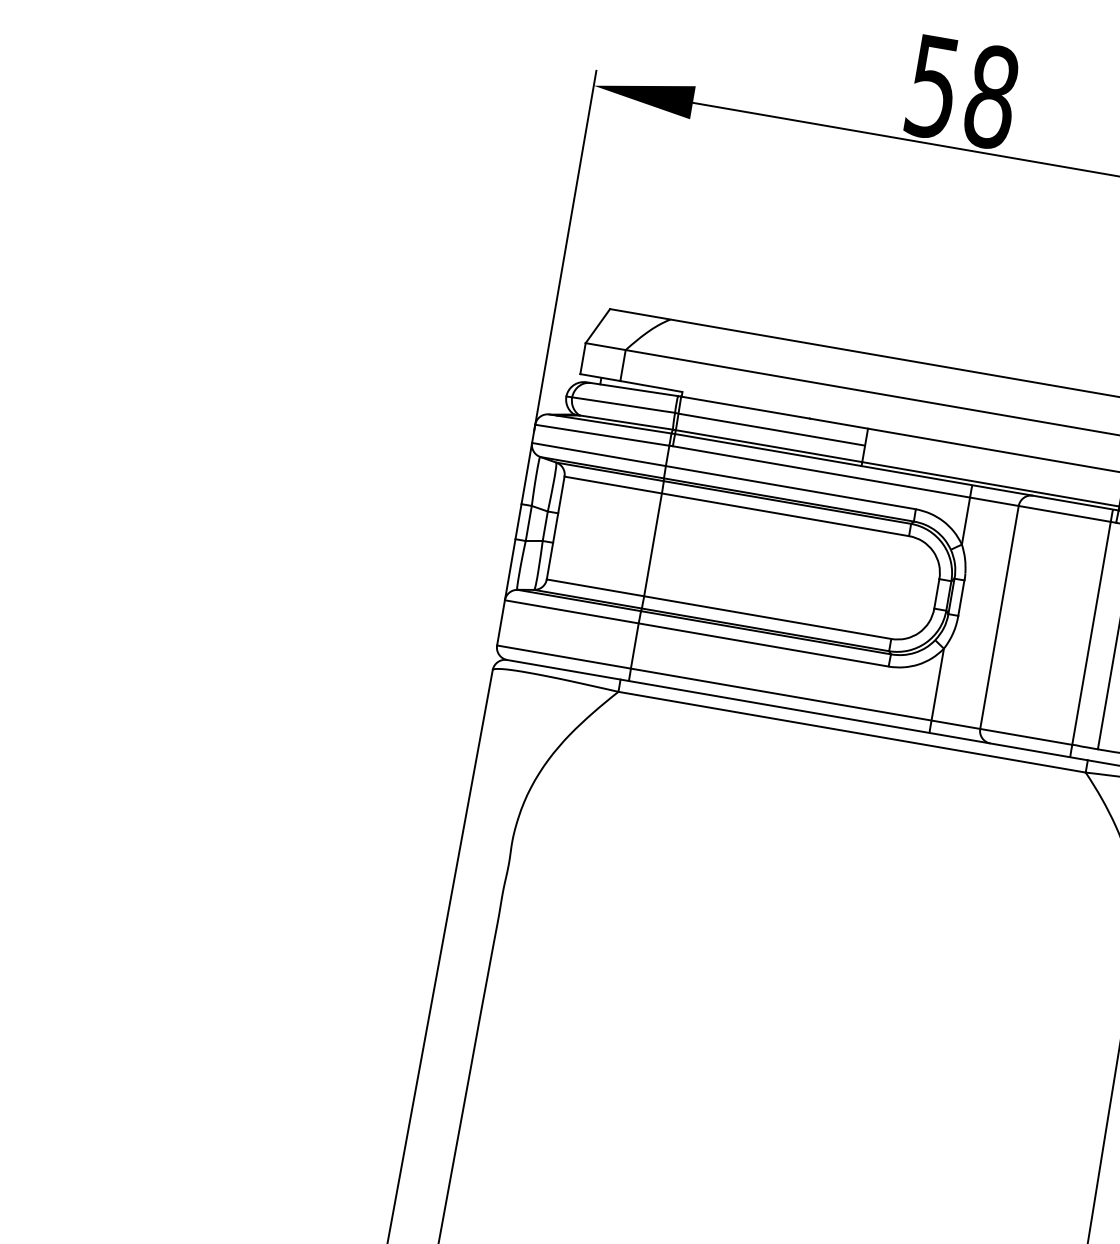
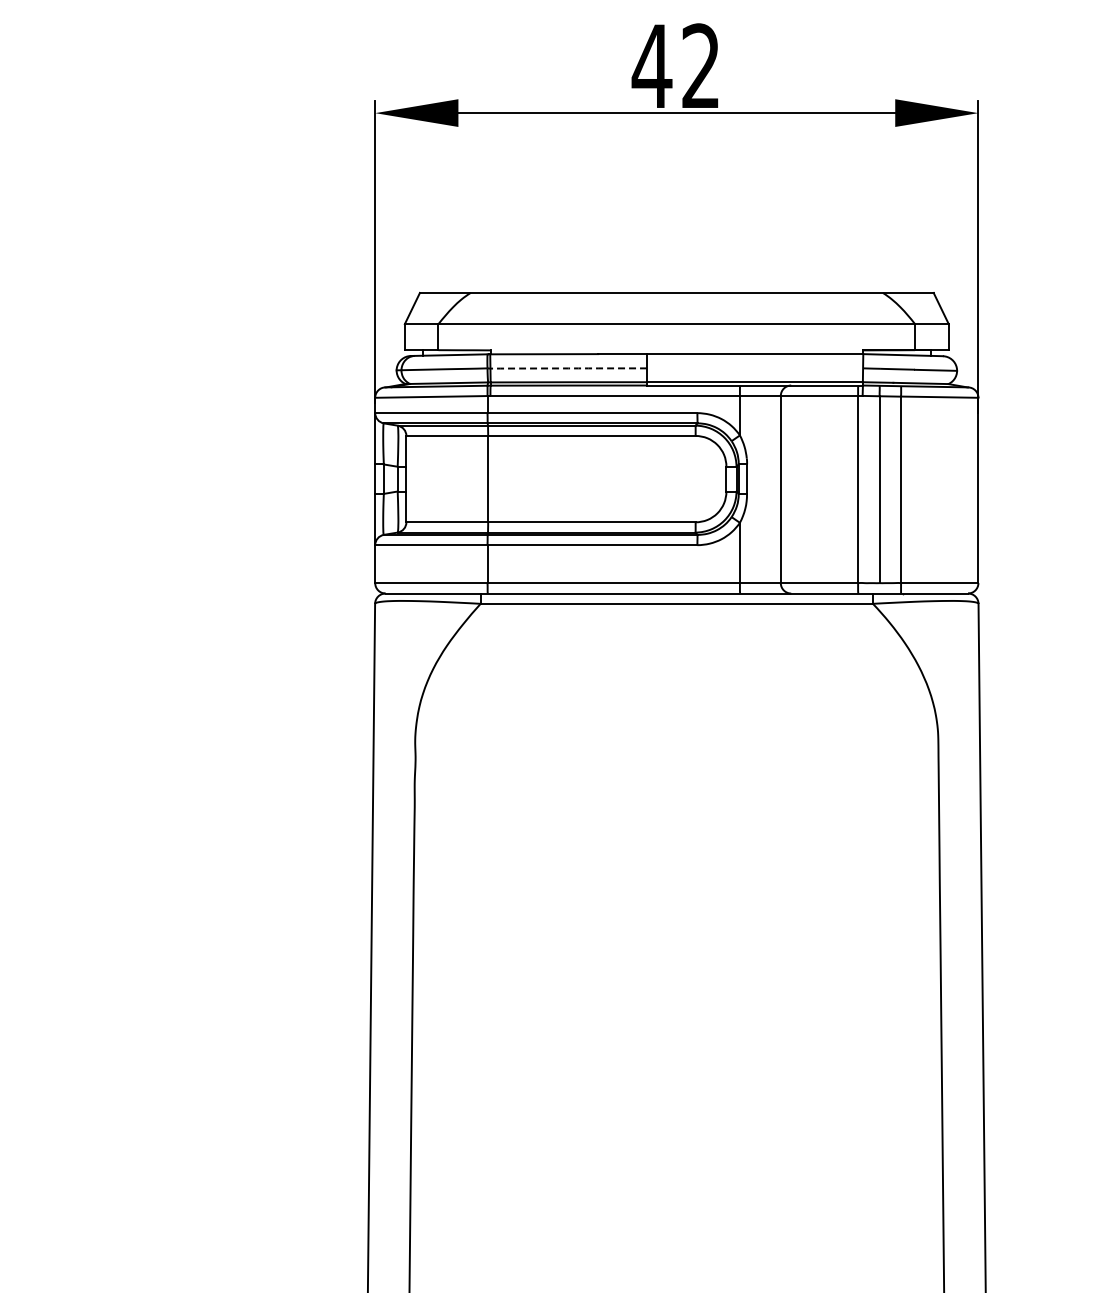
text: (961, 91) -> (675, 66), 58 -> 42
arc: (771, 429) -> (568, 368), solid -> dashed

